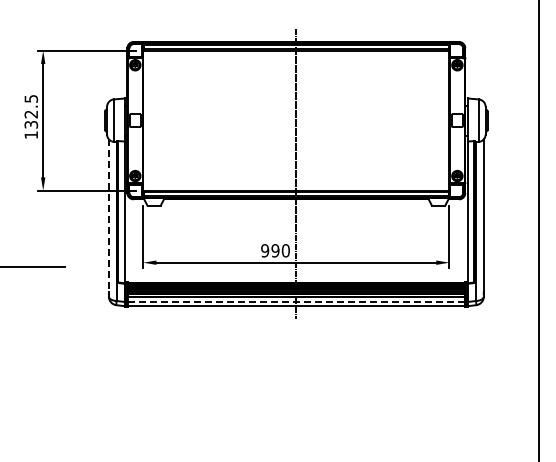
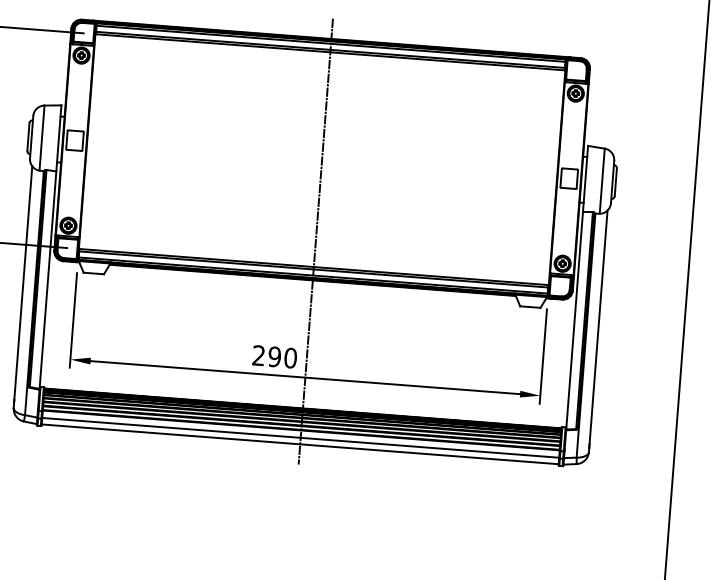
line: (108, 216) -> (22, 284), dashed -> solid
text: (265, 250) -> (259, 355), 990 -> 290
line: (295, 301) -> (299, 437), dashed -> solid

